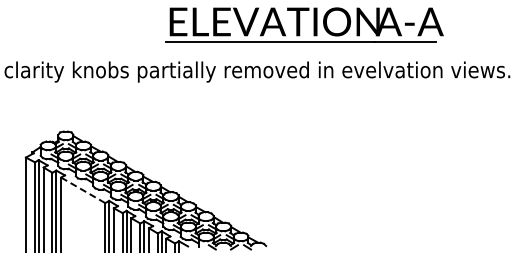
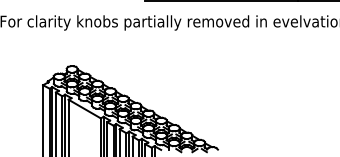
line: (83, 190) -> (84, 109), dashed -> solid

